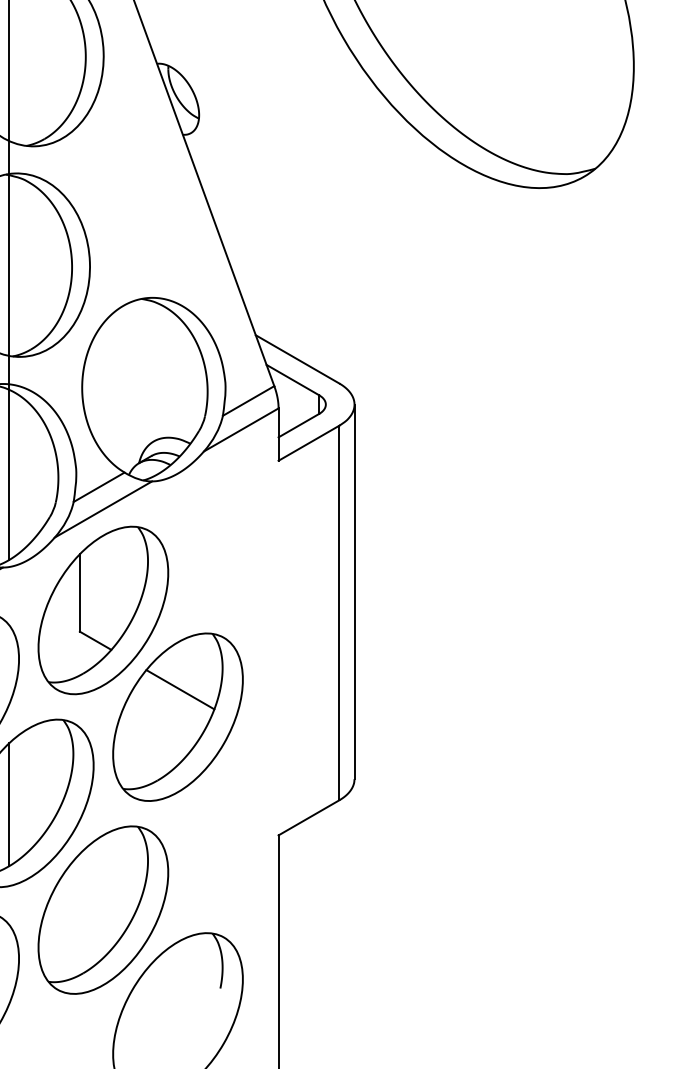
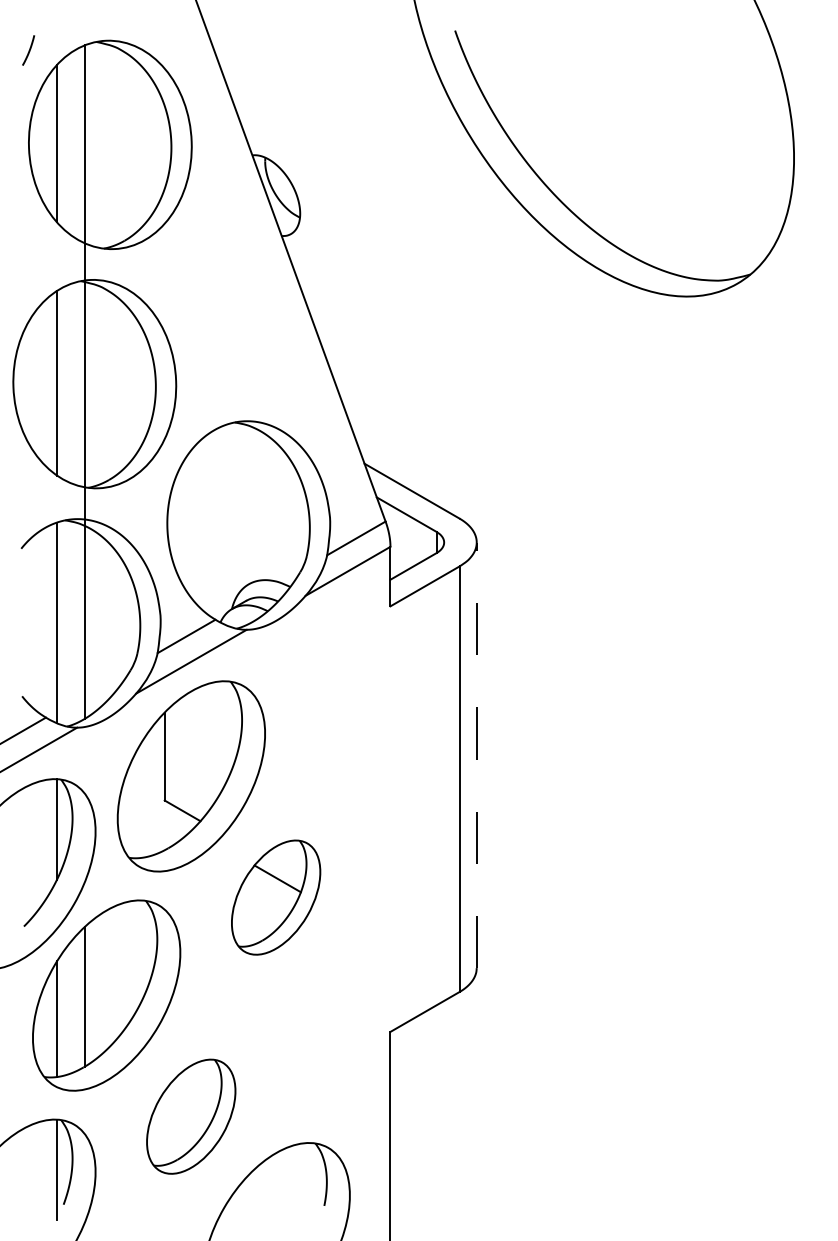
line: (354, 592) -> (476, 755), solid -> dashed
part: (177, 717) -> (275, 897), size x0.6
part: (102, 909) -> (190, 1116), size x0.6

